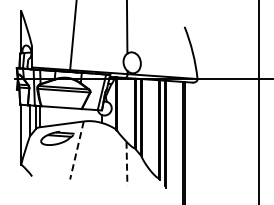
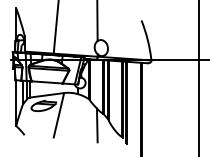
line: (76, 150) -> (58, 115), dashed -> solid
line: (126, 164) -> (96, 126), dashed -> solid

